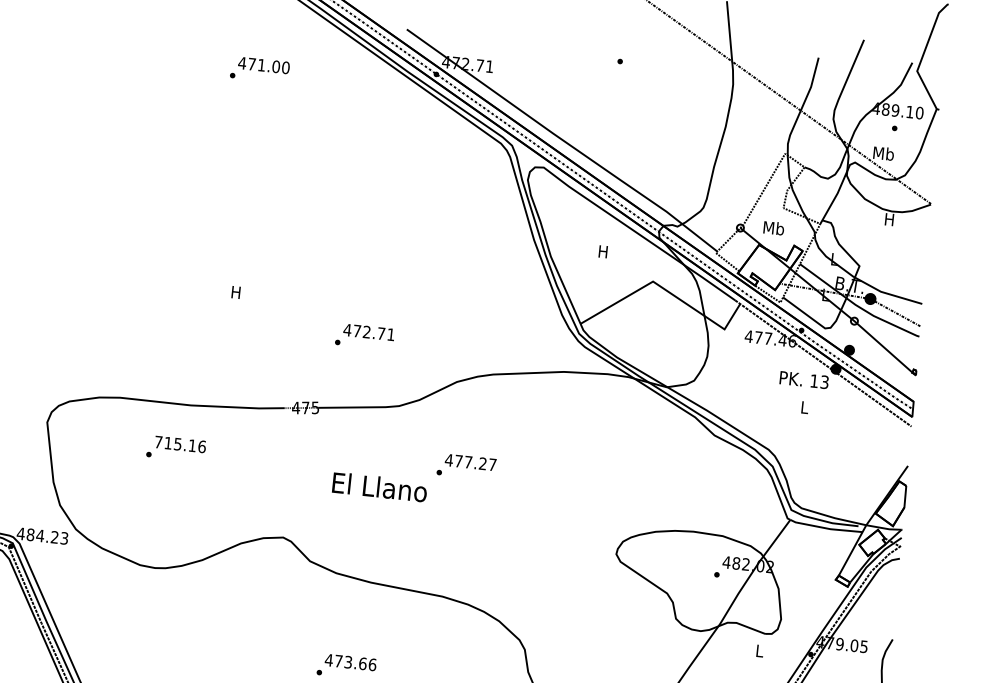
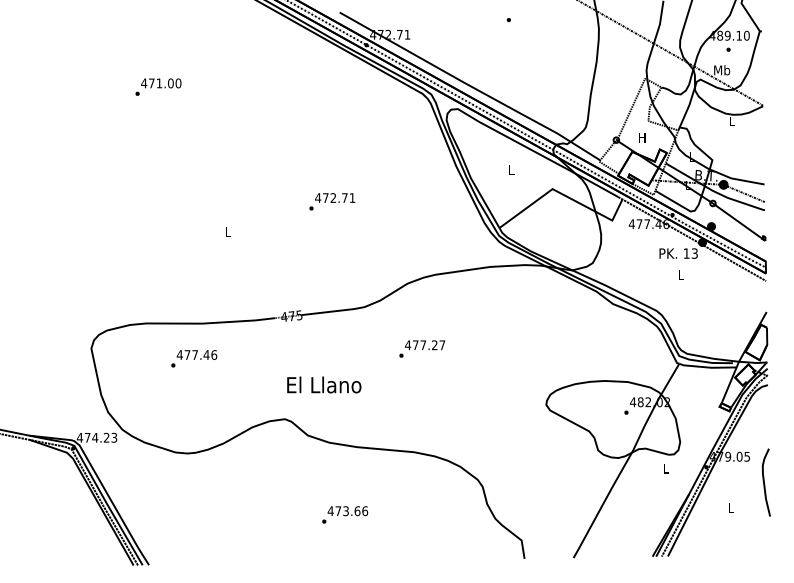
text: (260, 69) -> (158, 86), moved
text: (888, 219) -> (731, 121), H -> L
text: (773, 228) -> (642, 137), Mb -> H
text: (603, 251) -> (511, 169), H -> L
text: (235, 292) -> (227, 231), H -> L
text: (365, 336) -> (332, 201), moved
text: (174, 443) -> (192, 354), 715.16 -> 477.46
text: (380, 486) -> (324, 384), moved
text: (30, 534) -> (87, 437), 484.23 -> 474.23

